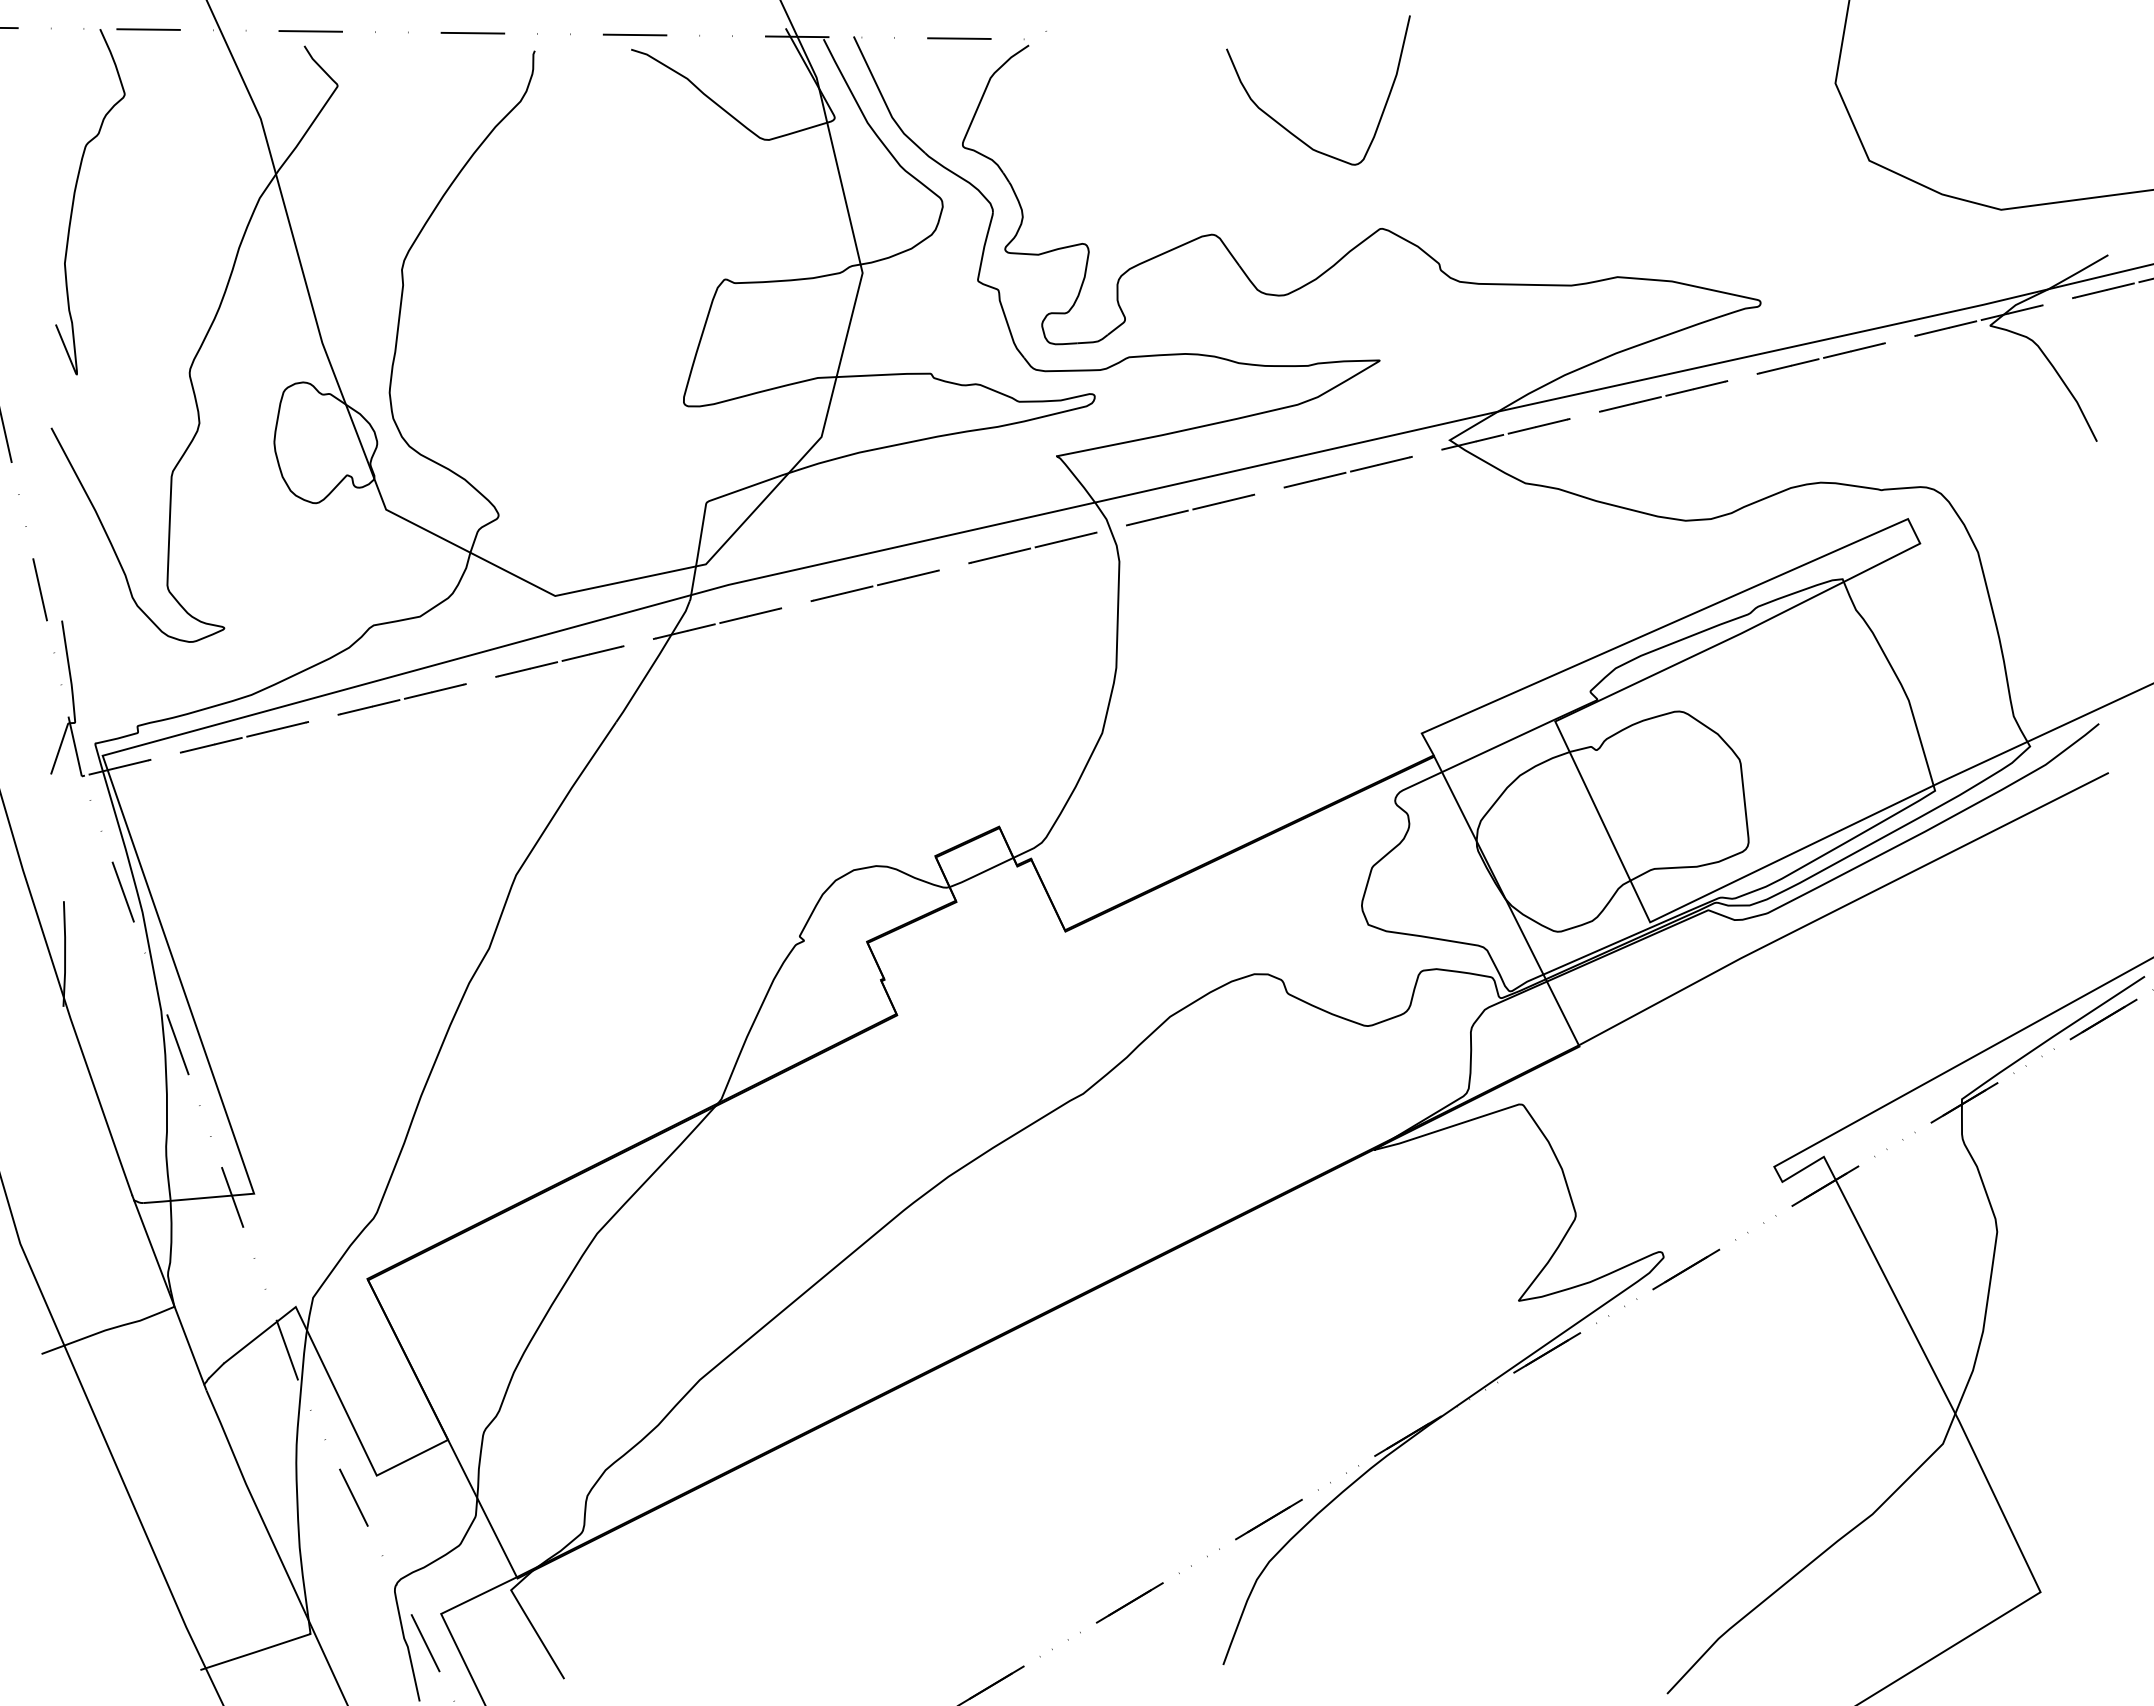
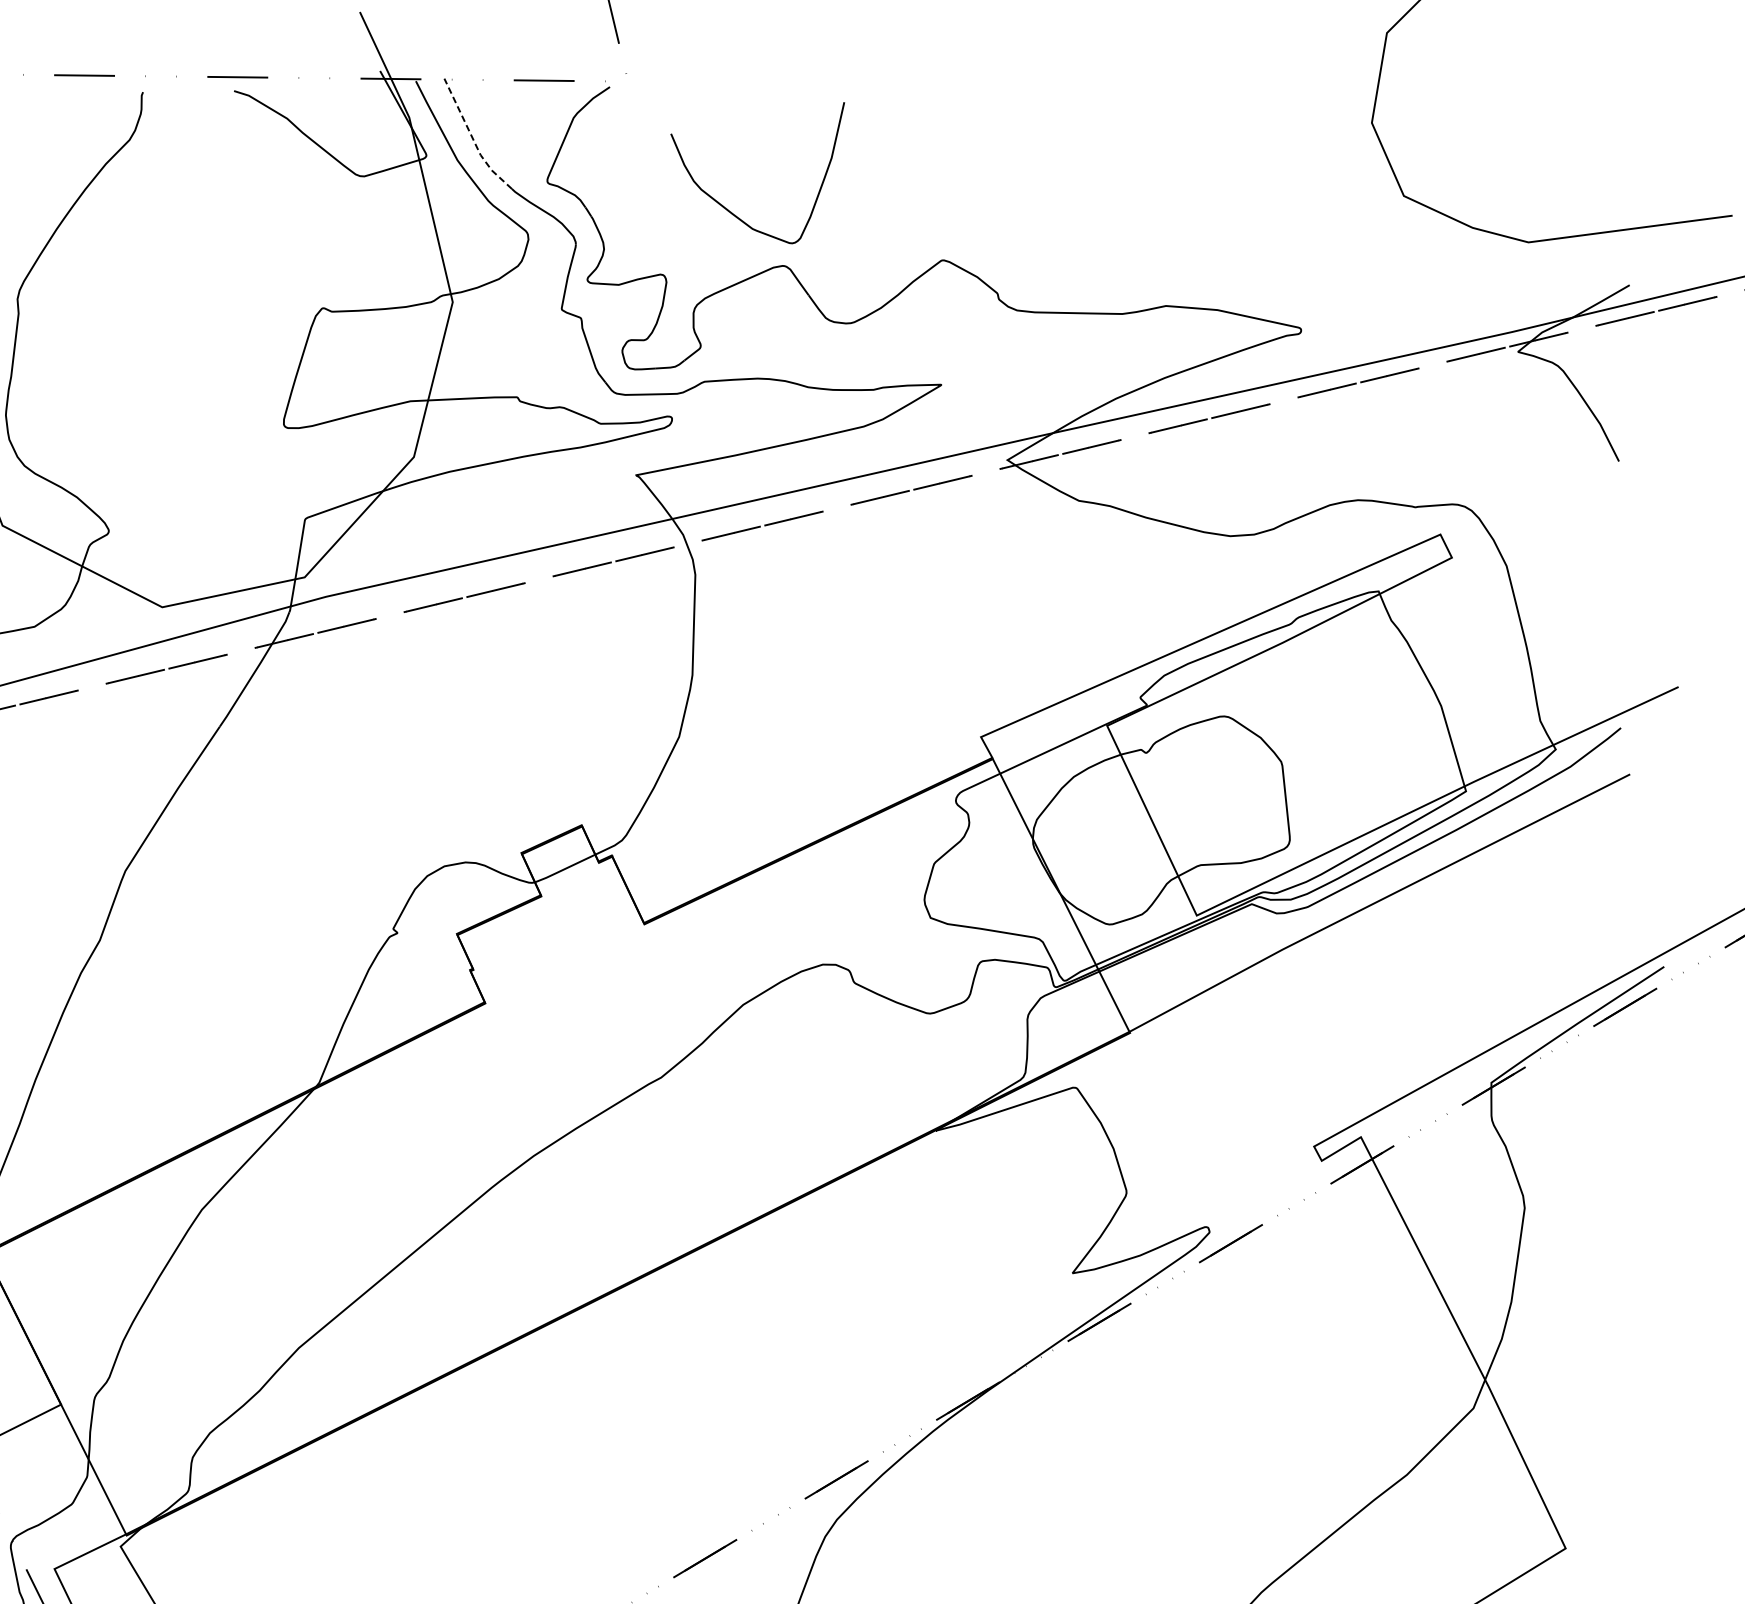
line: (884, 100) -> (473, 139), solid -> dashed
curve: (1288, 129) -> (729, 209), moved

